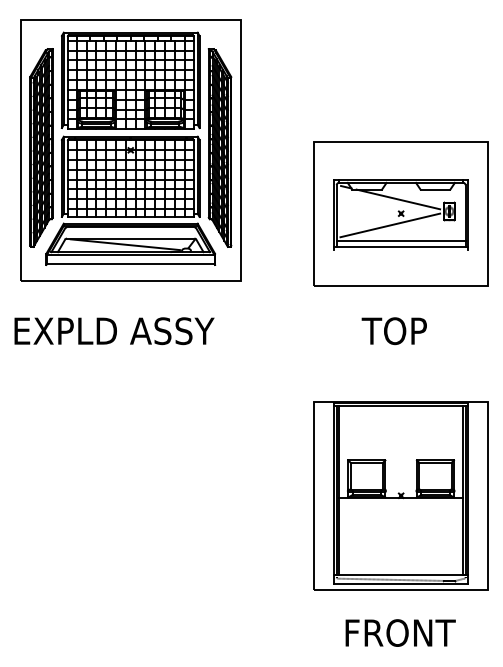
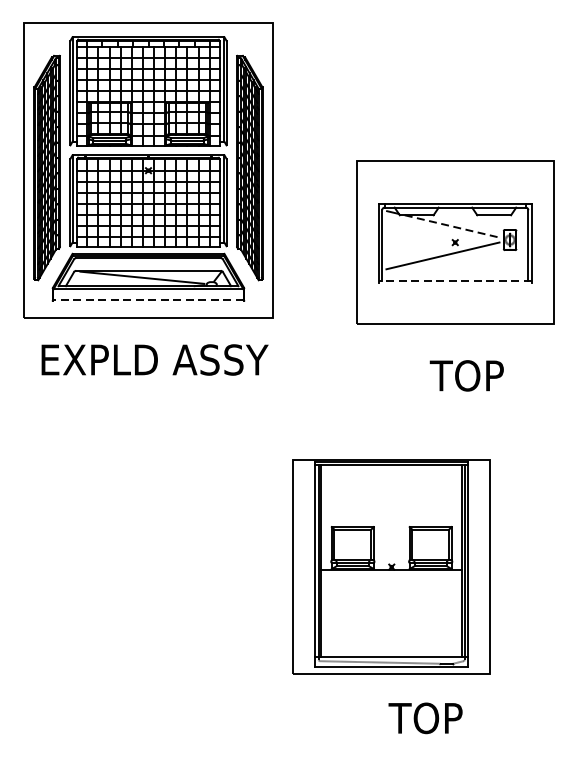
line: (398, 199) -> (452, 226), solid -> dashed
line: (400, 240) -> (454, 272), removed
line: (400, 247) -> (454, 280), solid -> dashed
line: (130, 264) -> (148, 300), solid -> dashed
text: (114, 331) -> (155, 360), moved
text: (393, 331) -> (465, 376), moved
part: (400, 495) -> (391, 566), moved
text: (398, 632) -> (452, 717), FRONT -> TOP

